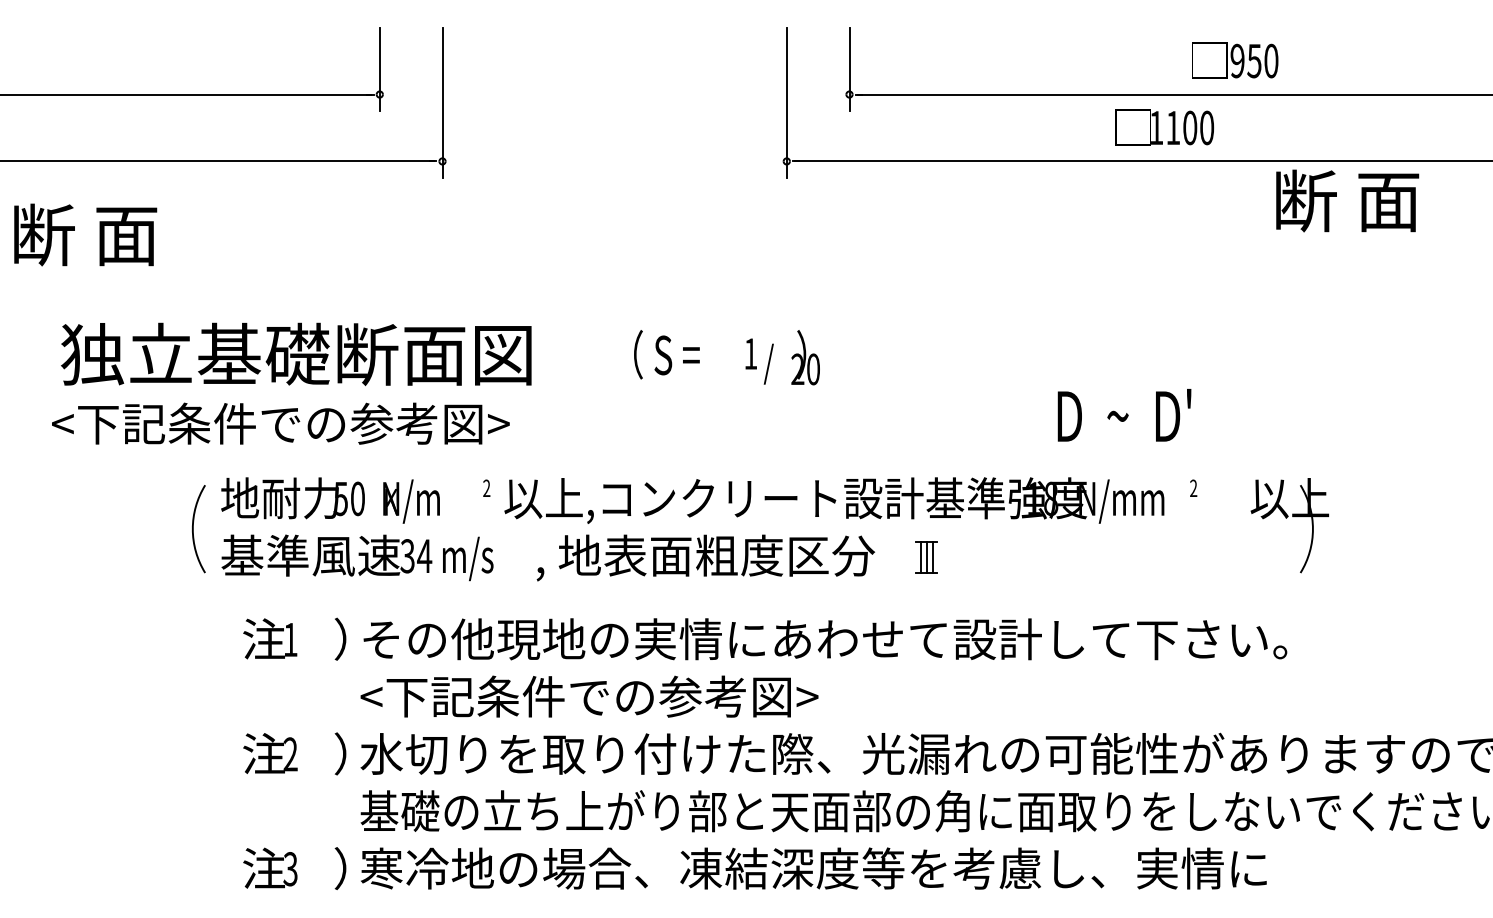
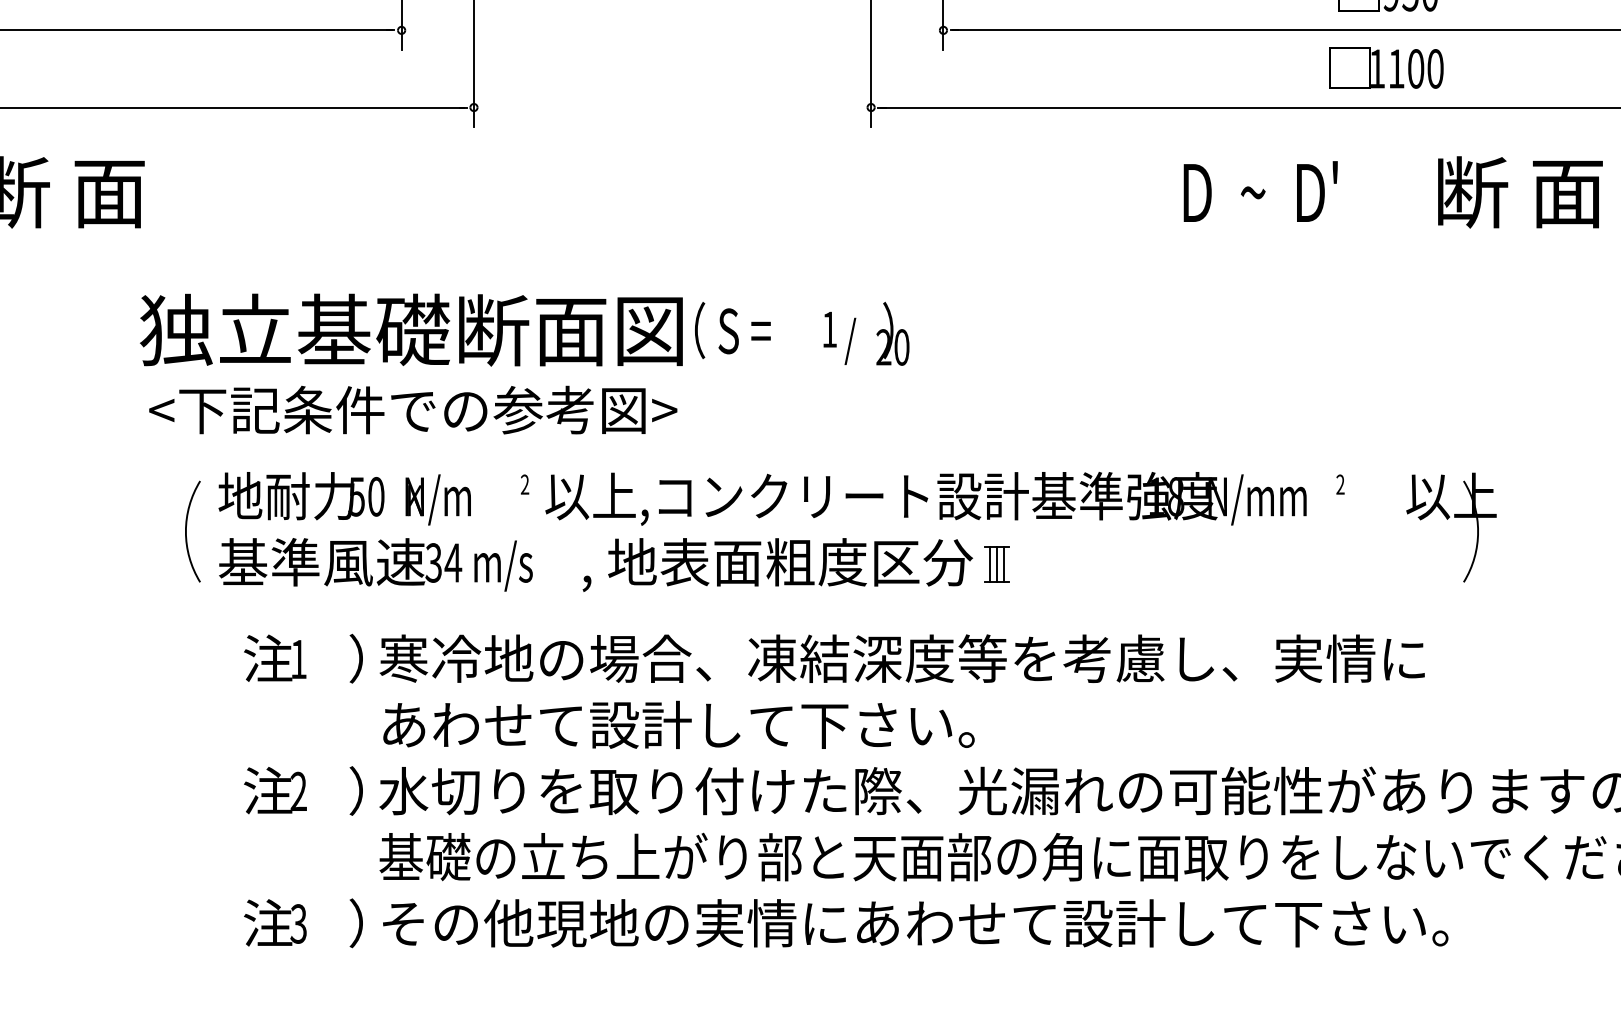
text: (1164, 127) -> (1386, 68), moved
text: (1347, 200) -> (1520, 191), moved
text: (296, 354) -> (411, 330), moved
text: (1124, 415) -> (1260, 191), moved
text: (280, 423) -> (412, 409), moved
part: (926, 557) -> (996, 564), moved
text: (823, 639) -> (913, 659), その他現地の実情にあわせて設計して下さい。 -> 寒冷地の場合、凍結深度等を考慮し、実情に
text: (618, 696) -> (676, 724), <下記条件での参考図> -> あわせて設計して下さい。
text: (824, 868) -> (914, 923), 寒冷地の場合、凍結深度等を考慮し、実情に -> その他現地の実情にあわせて設計して下さい。

